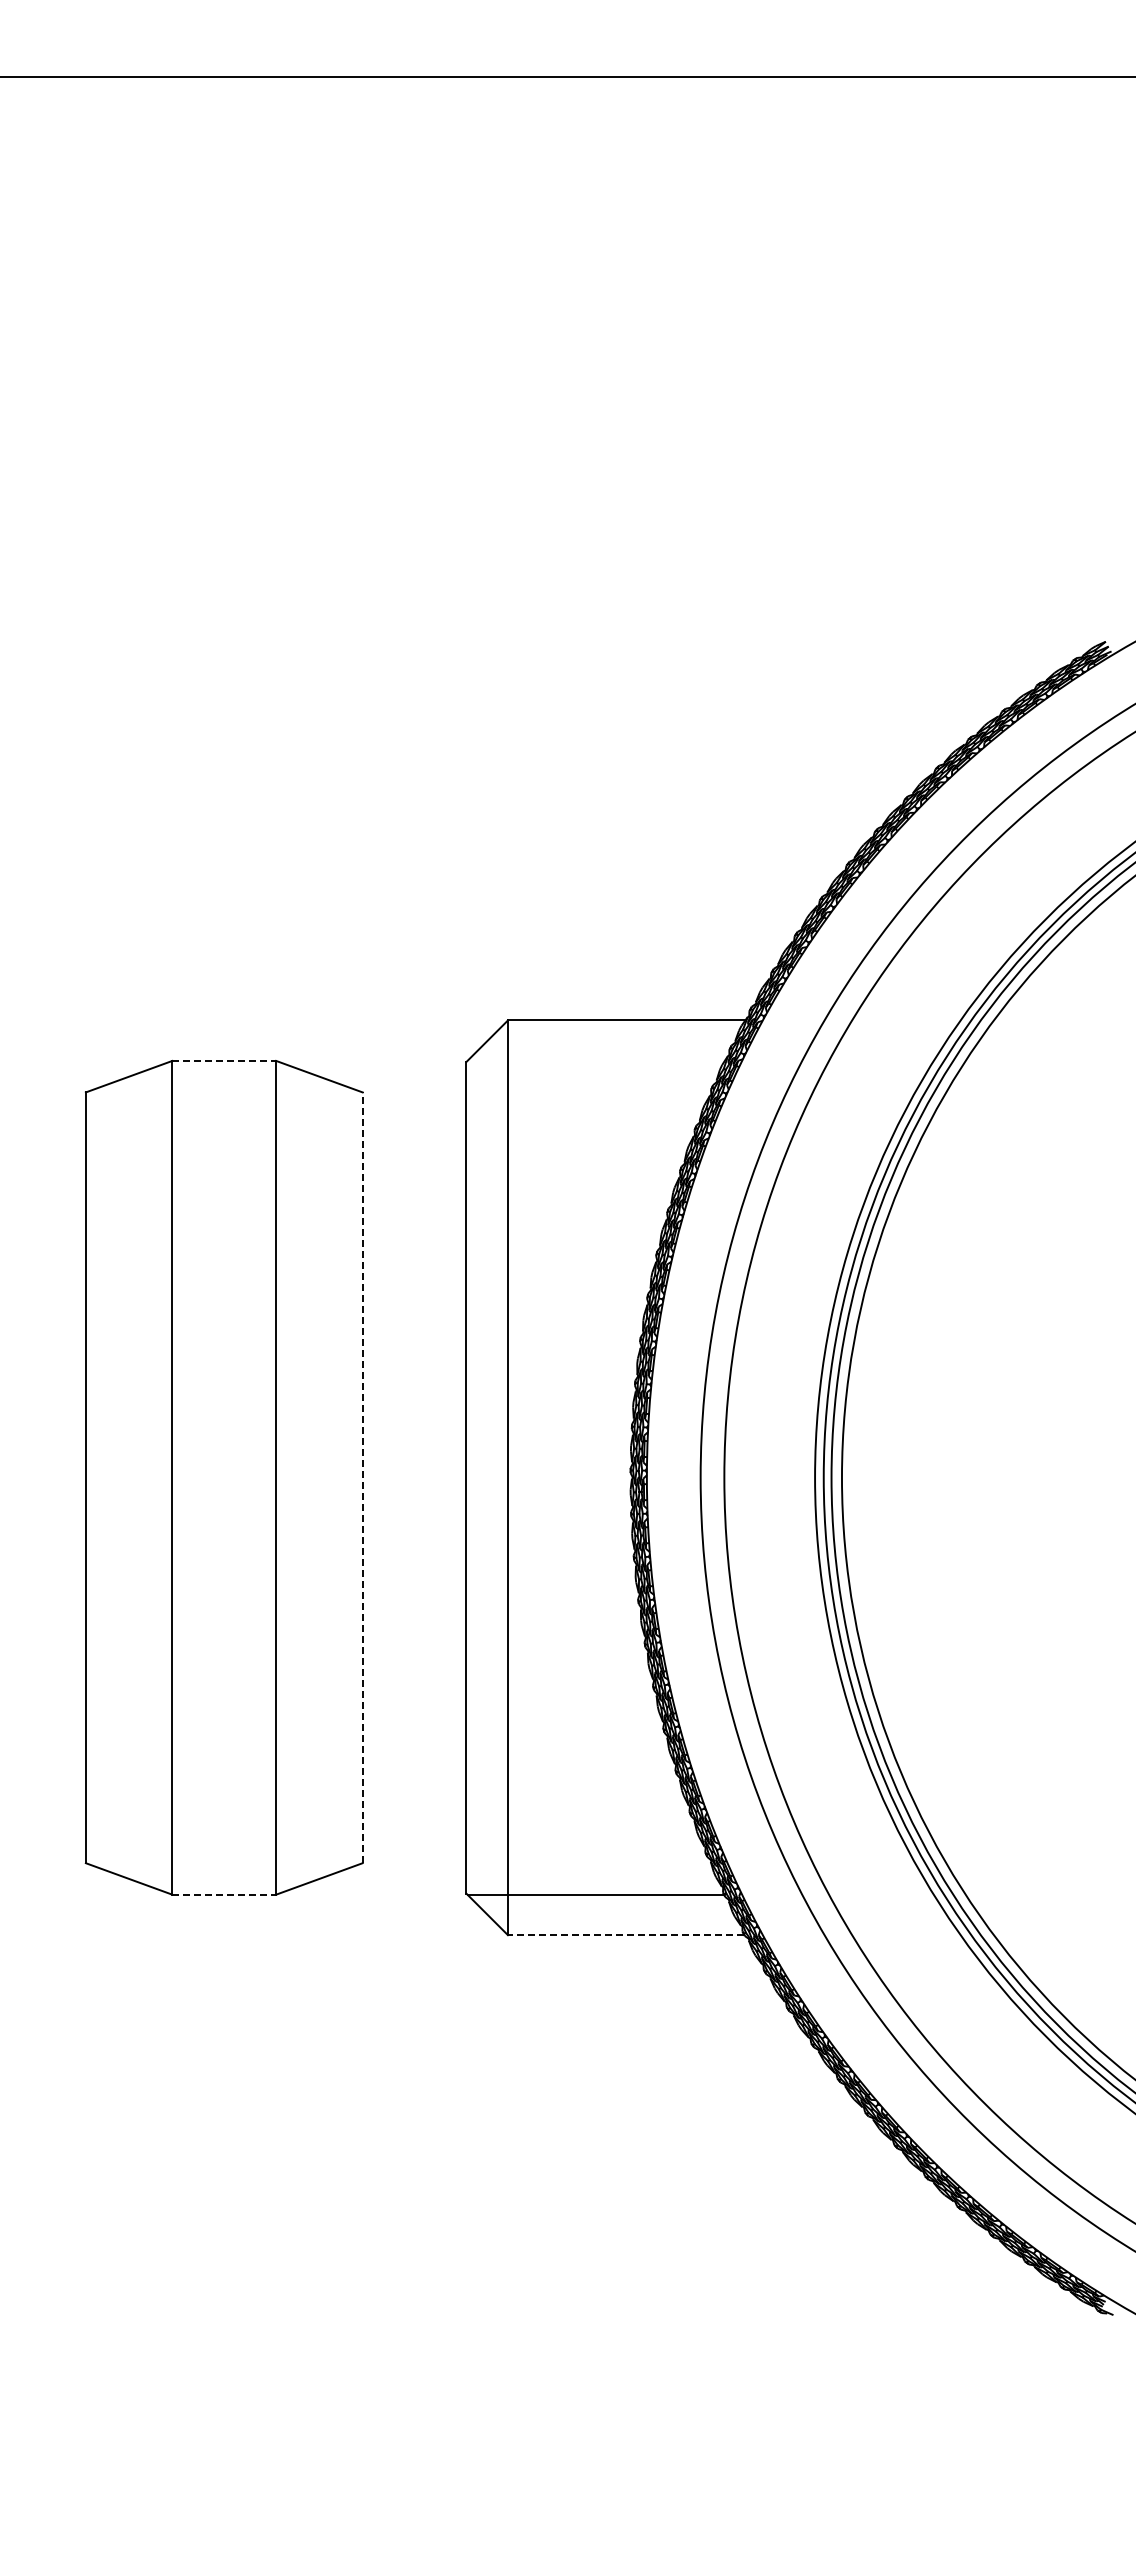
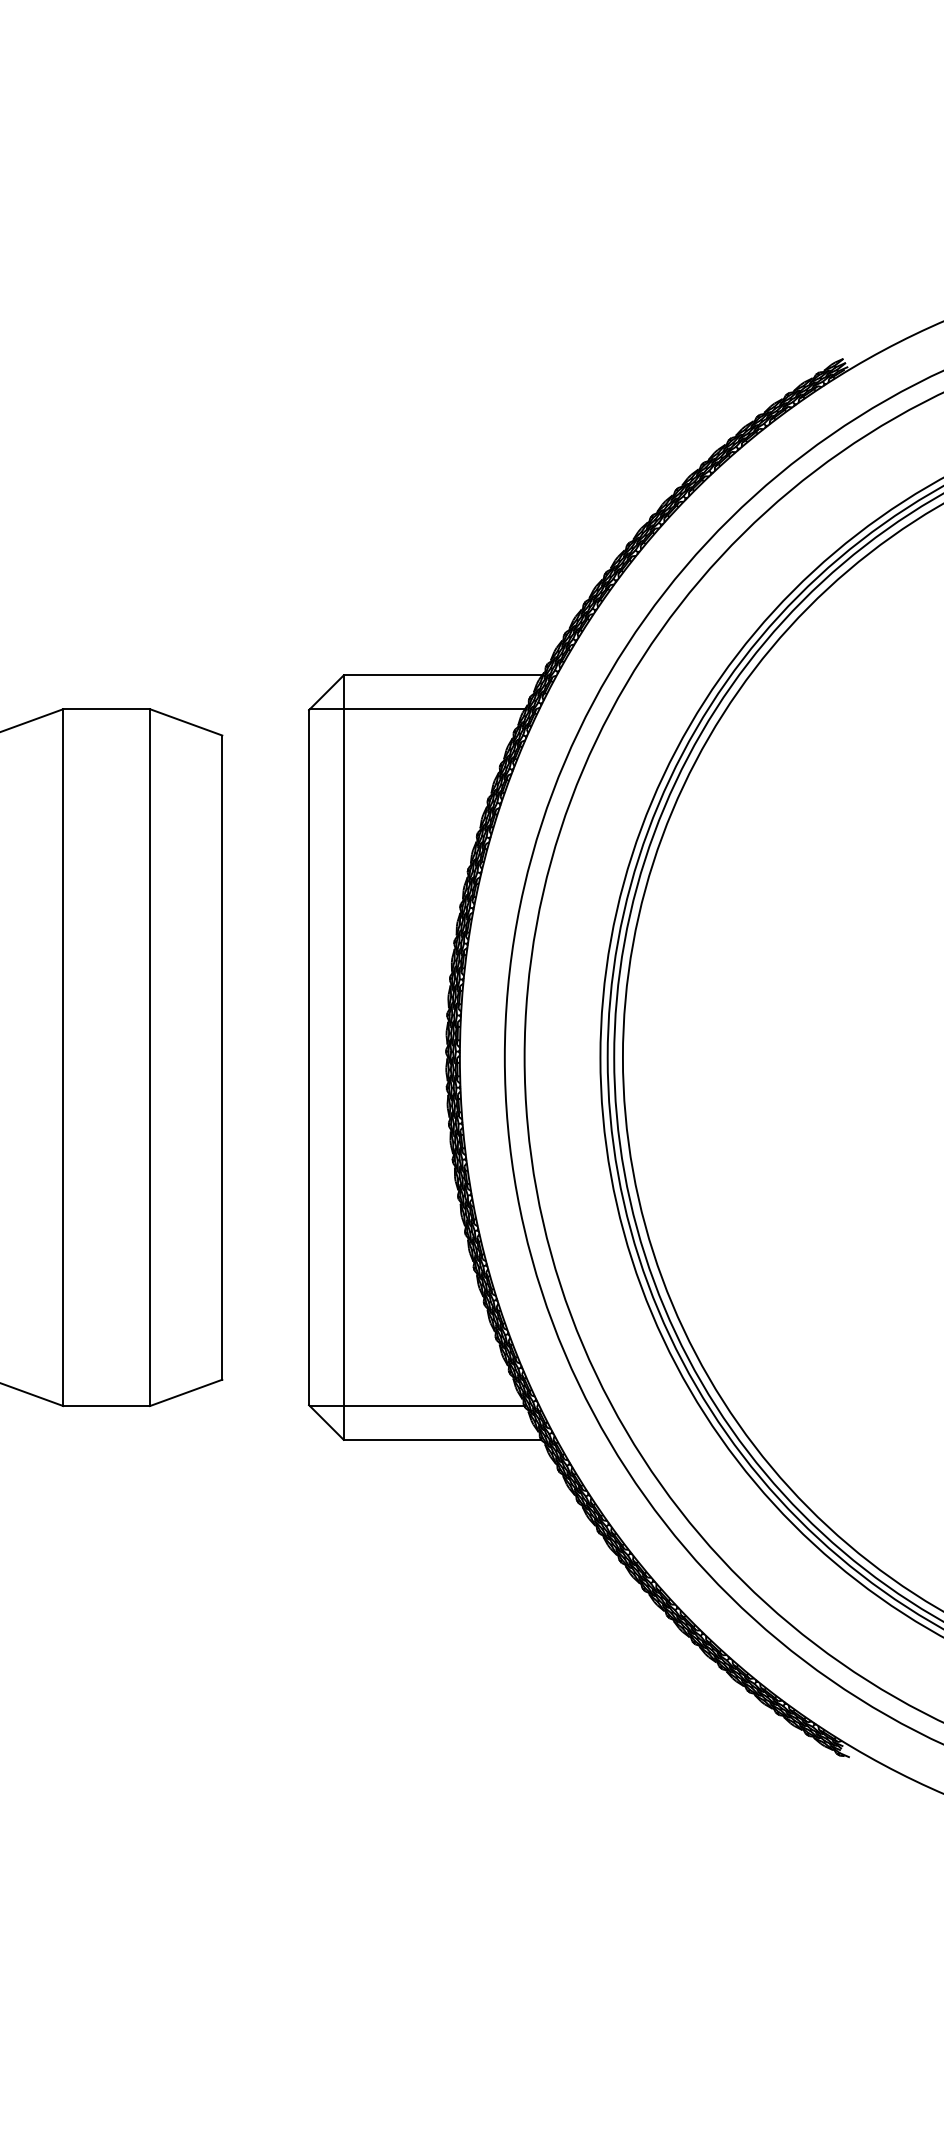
line: (224, 1060) -> (106, 708), dashed -> solid
line: (595, 1060) -> (416, 708), added
line: (362, 1477) -> (222, 1057), dashed -> solid
line: (224, 1894) -> (106, 1405), dashed -> solid
line: (625, 1935) -> (442, 1440), dashed -> solid

